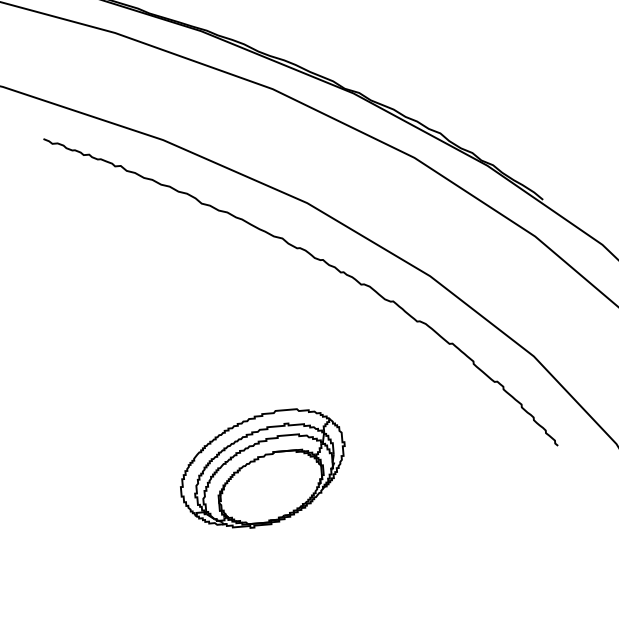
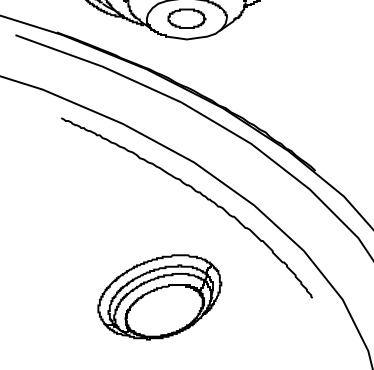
part: (262, 469) -> (159, 297), size x1.43

